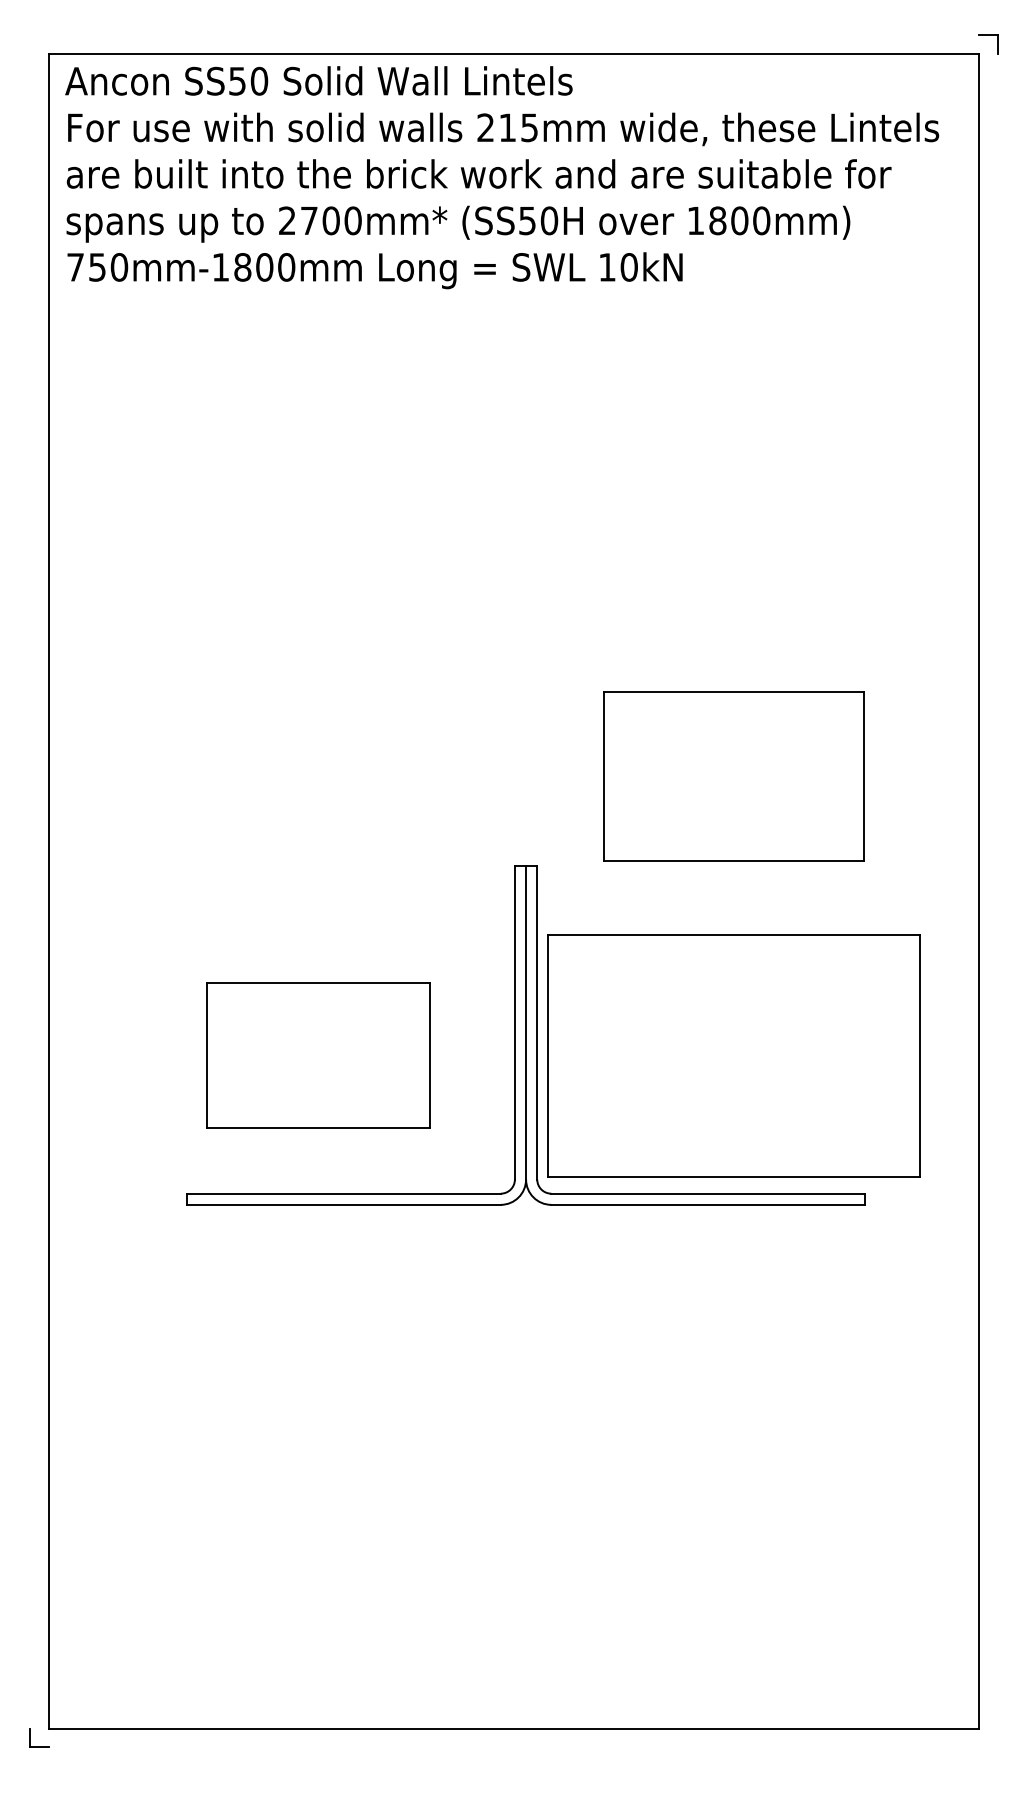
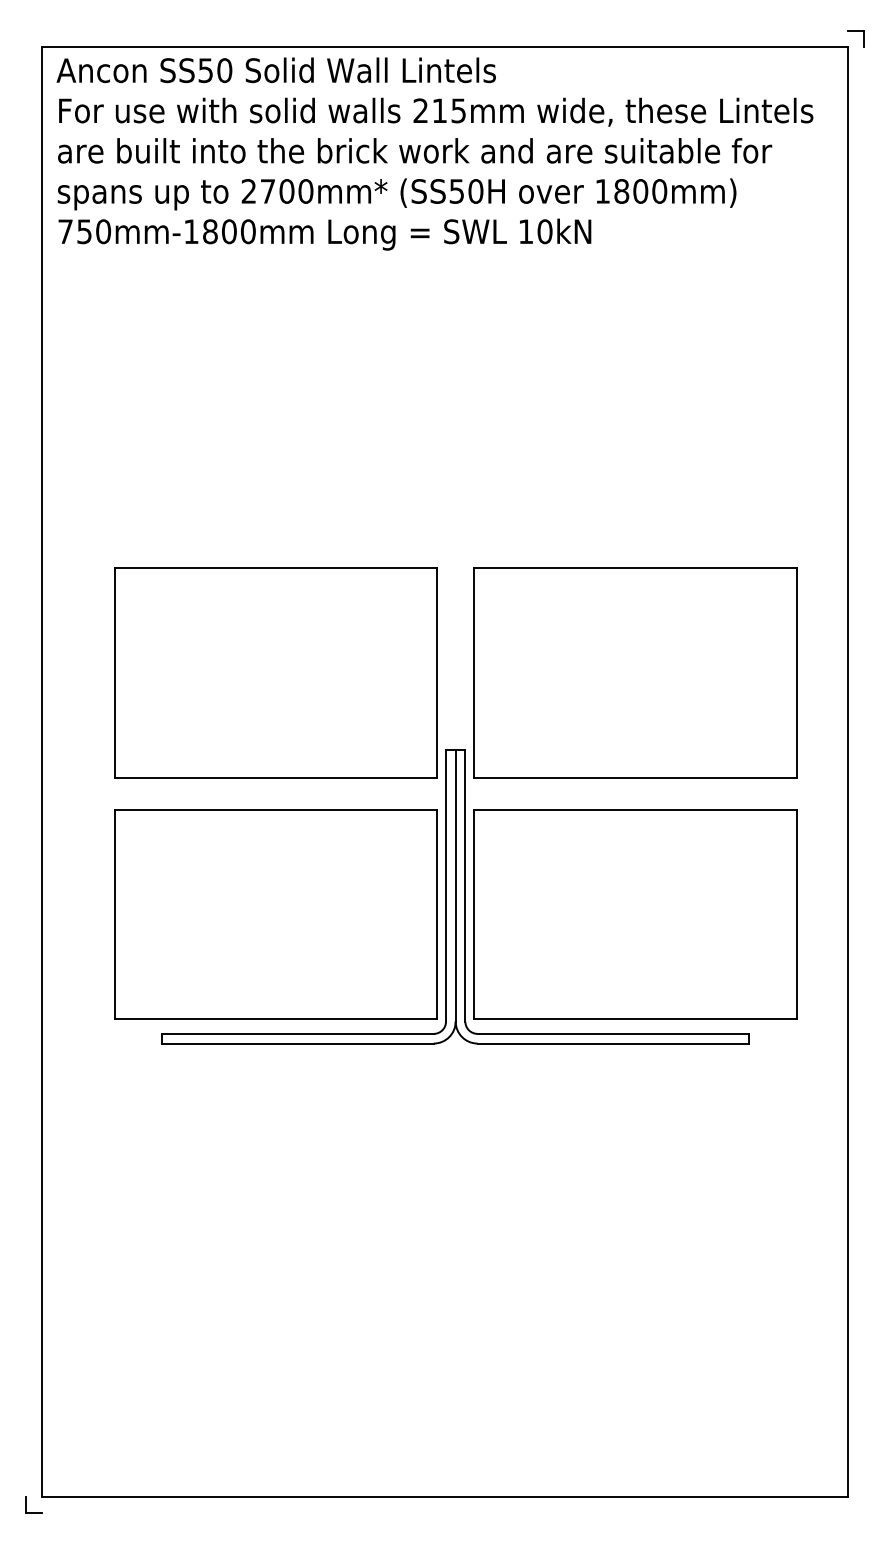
part: (317, 776) -> (275, 672), added
part: (733, 776) -> (635, 672), size x1.43
part: (317, 1055) -> (275, 914), size x1.67

